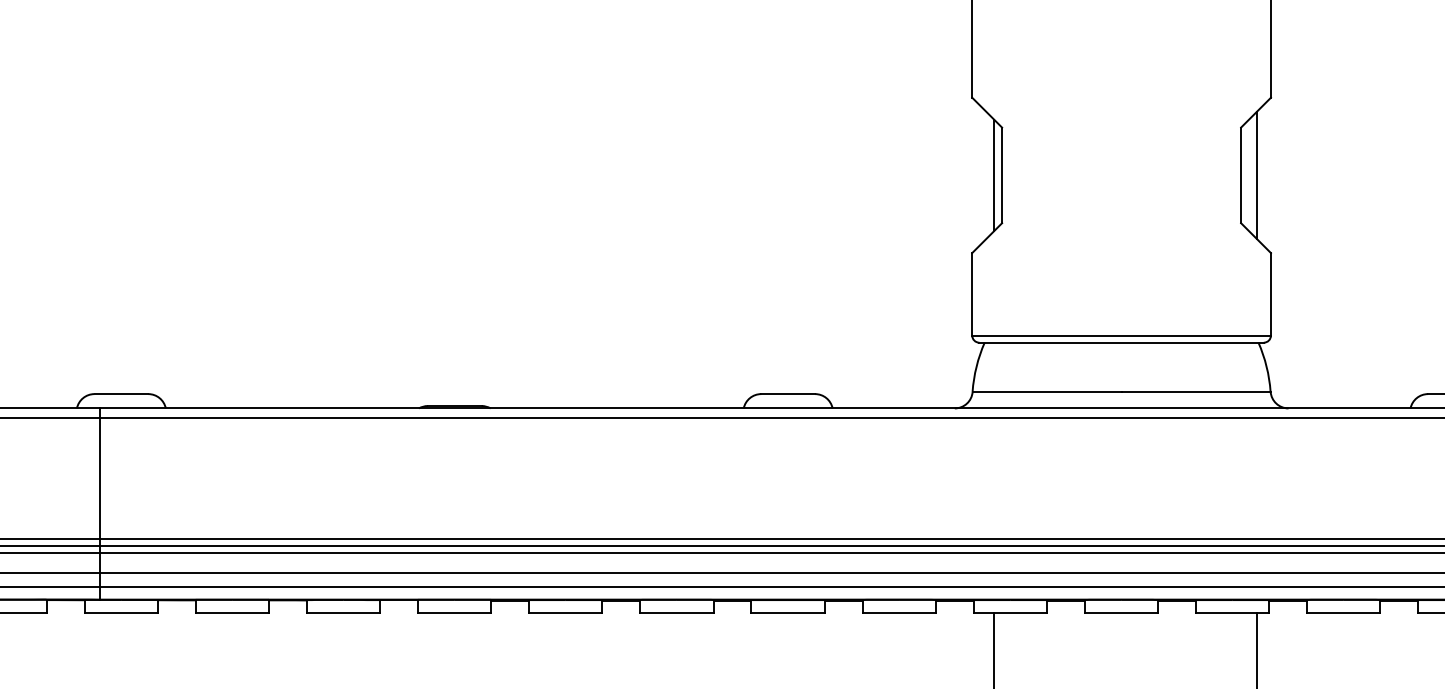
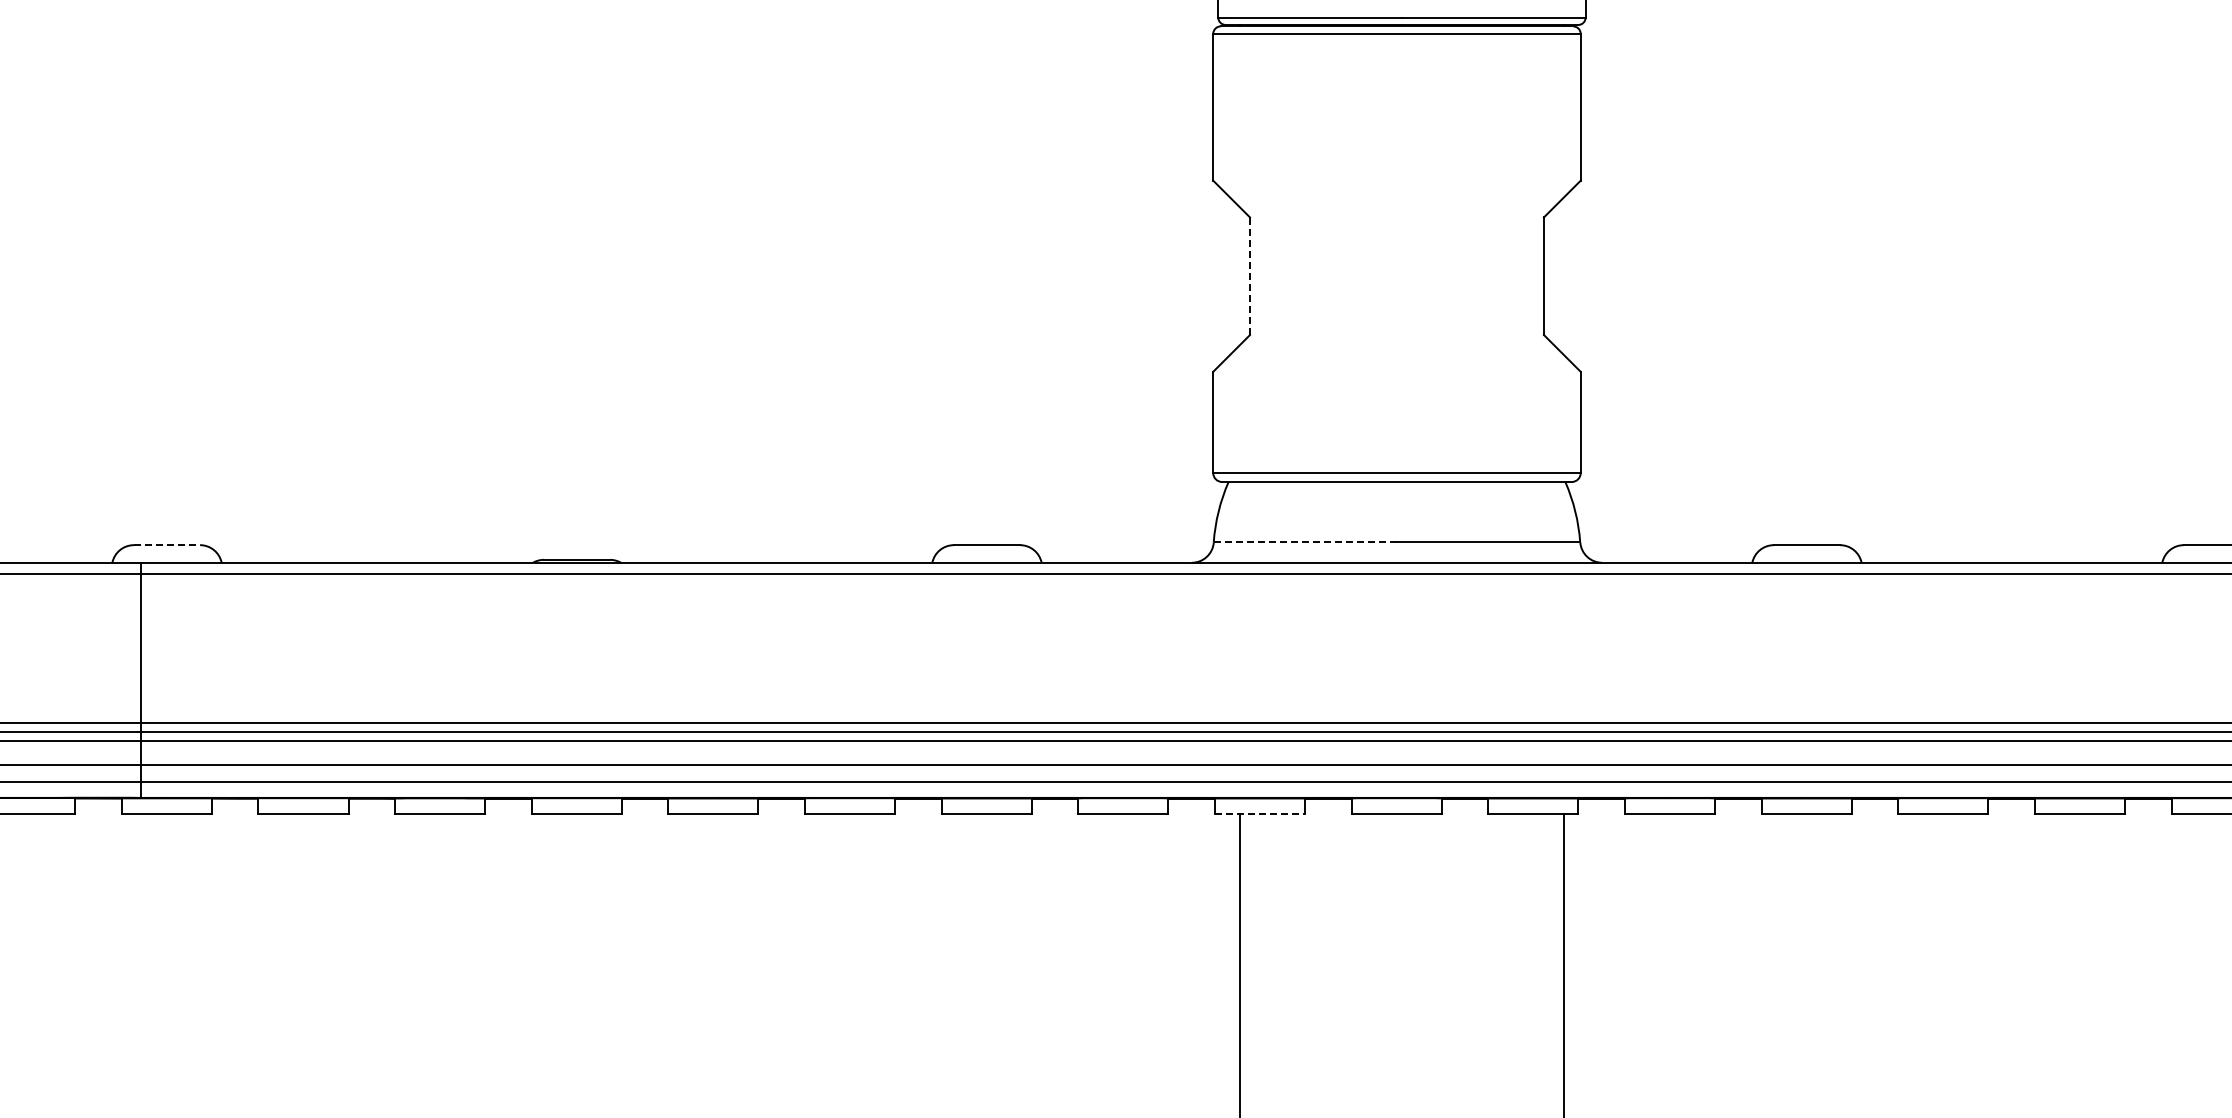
line: (994, 174) -> (1240, 275), removed
line: (1257, 174) -> (1563, 275), removed
line: (1002, 175) -> (1250, 276), solid -> dashed
line: (1047, 391) -> (1305, 542), solid -> dashed
line: (121, 394) -> (167, 545), solid -> dashed
line: (1010, 613) -> (1260, 814), solid -> dashed

